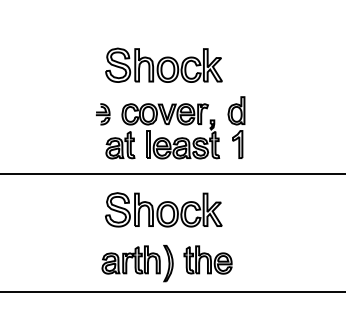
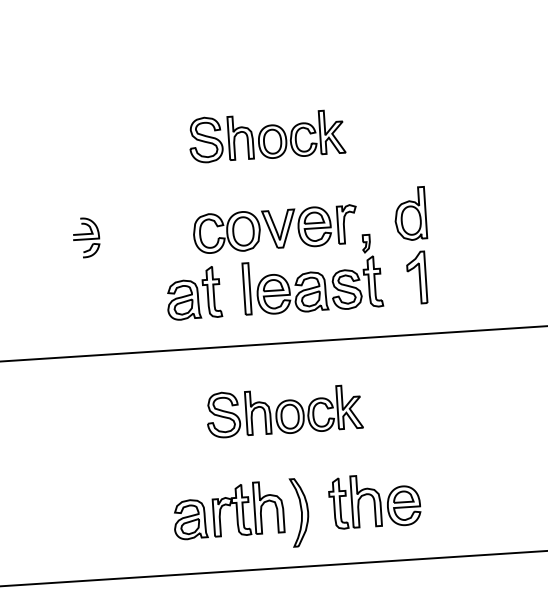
part: (163, 64) -> (266, 134), size x0.7
part: (103, 114) -> (87, 237), moved
part: (163, 209) -> (283, 410), size x0.7

